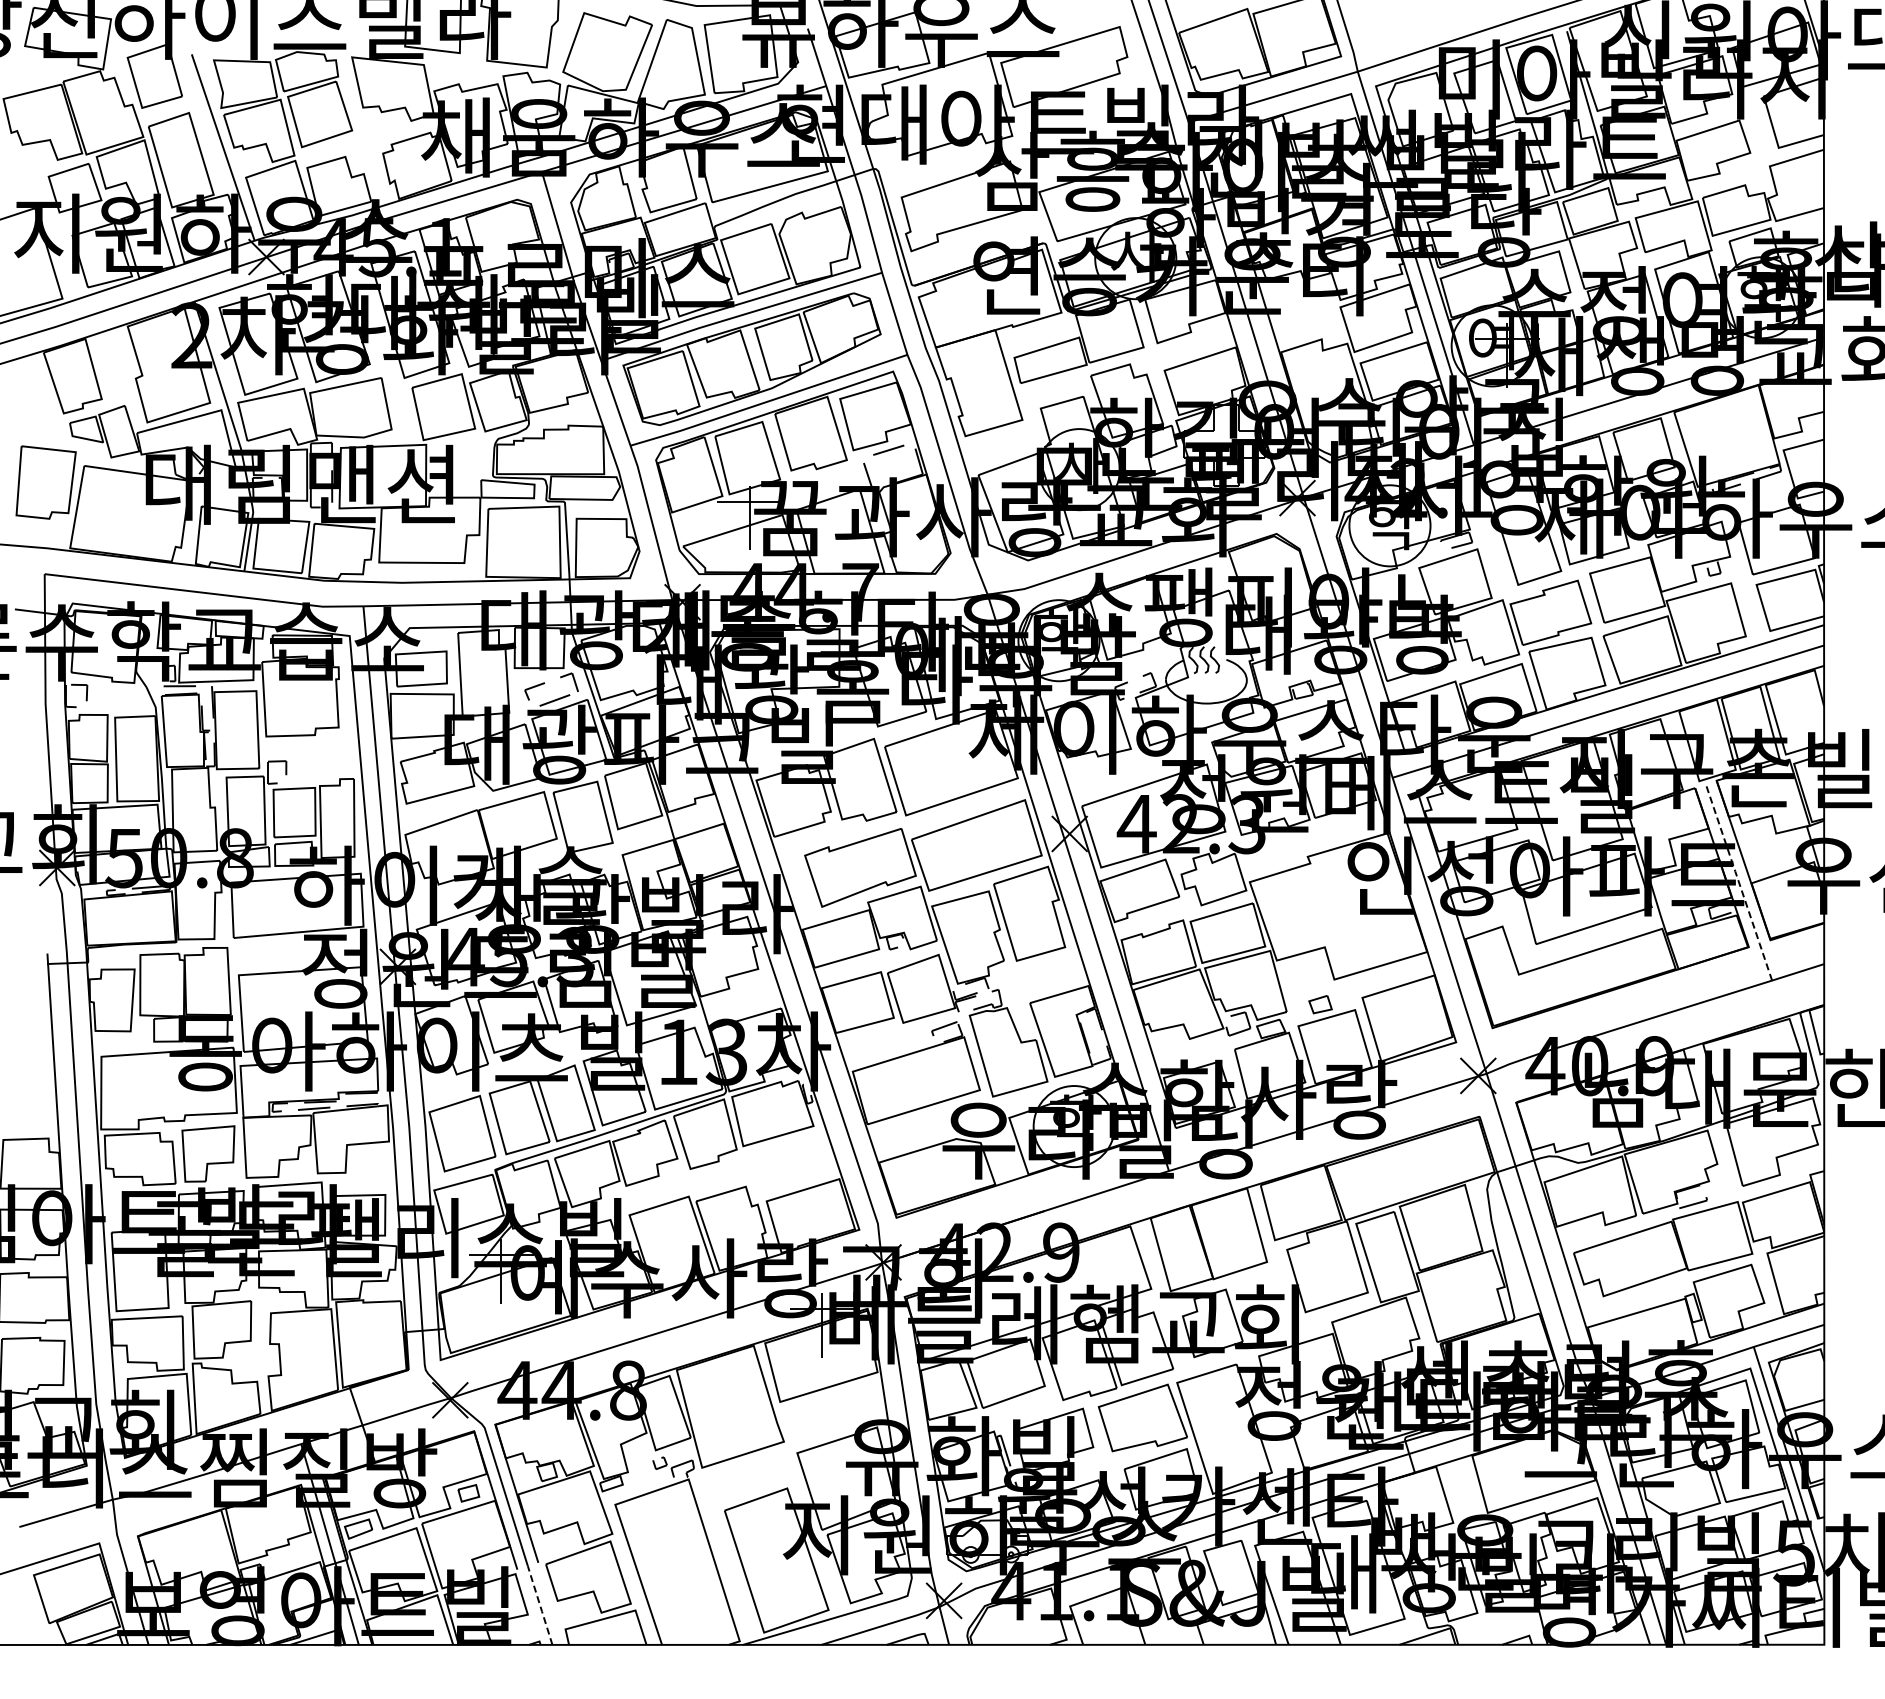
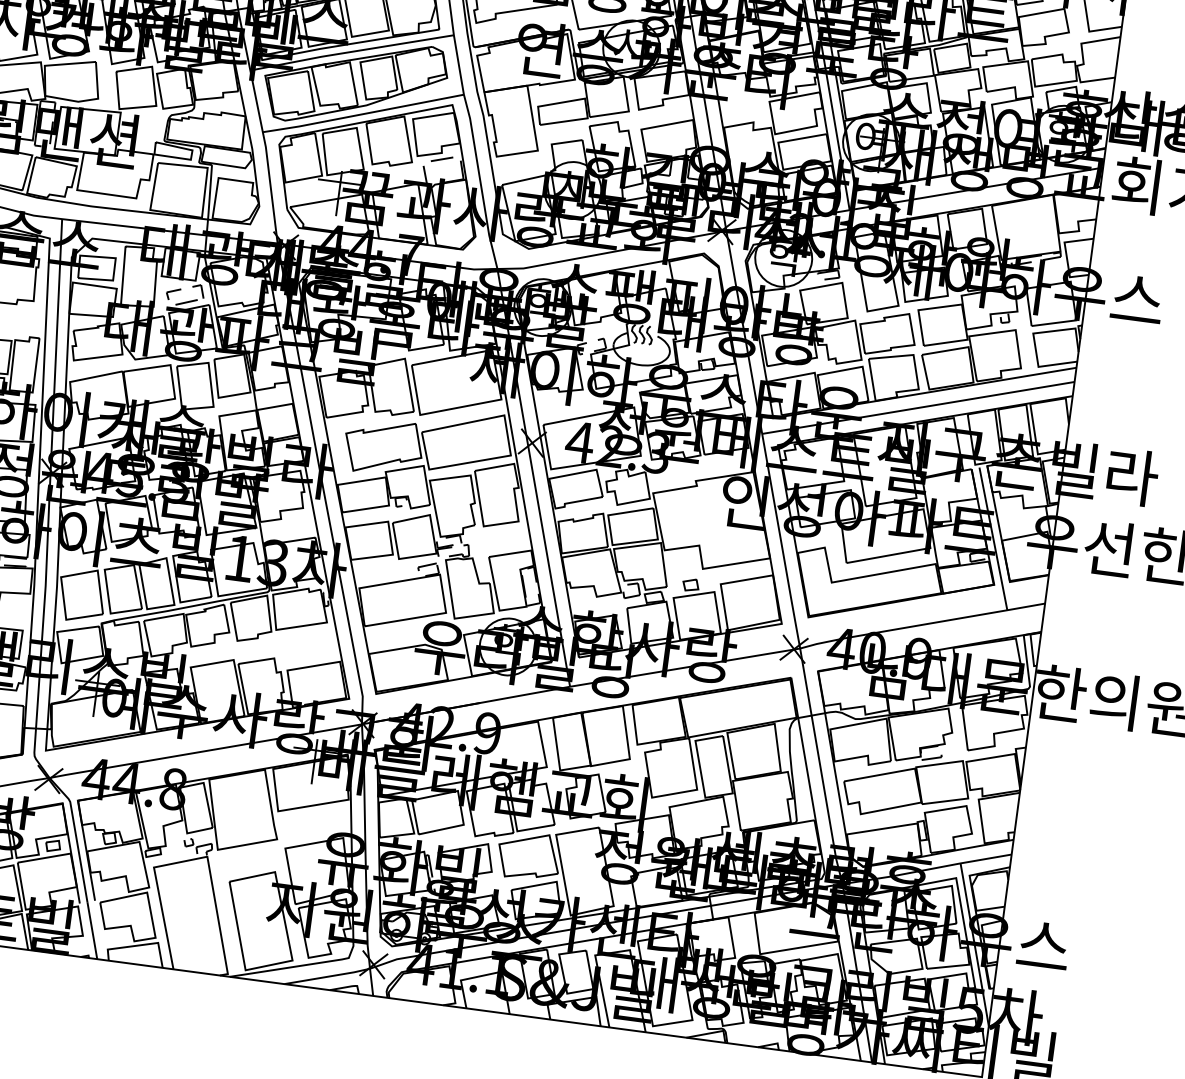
line: (1738, 881) -> (993, 538), dashed -> solid
line: (540, 1605) -> (92, 930), dashed -> solid

